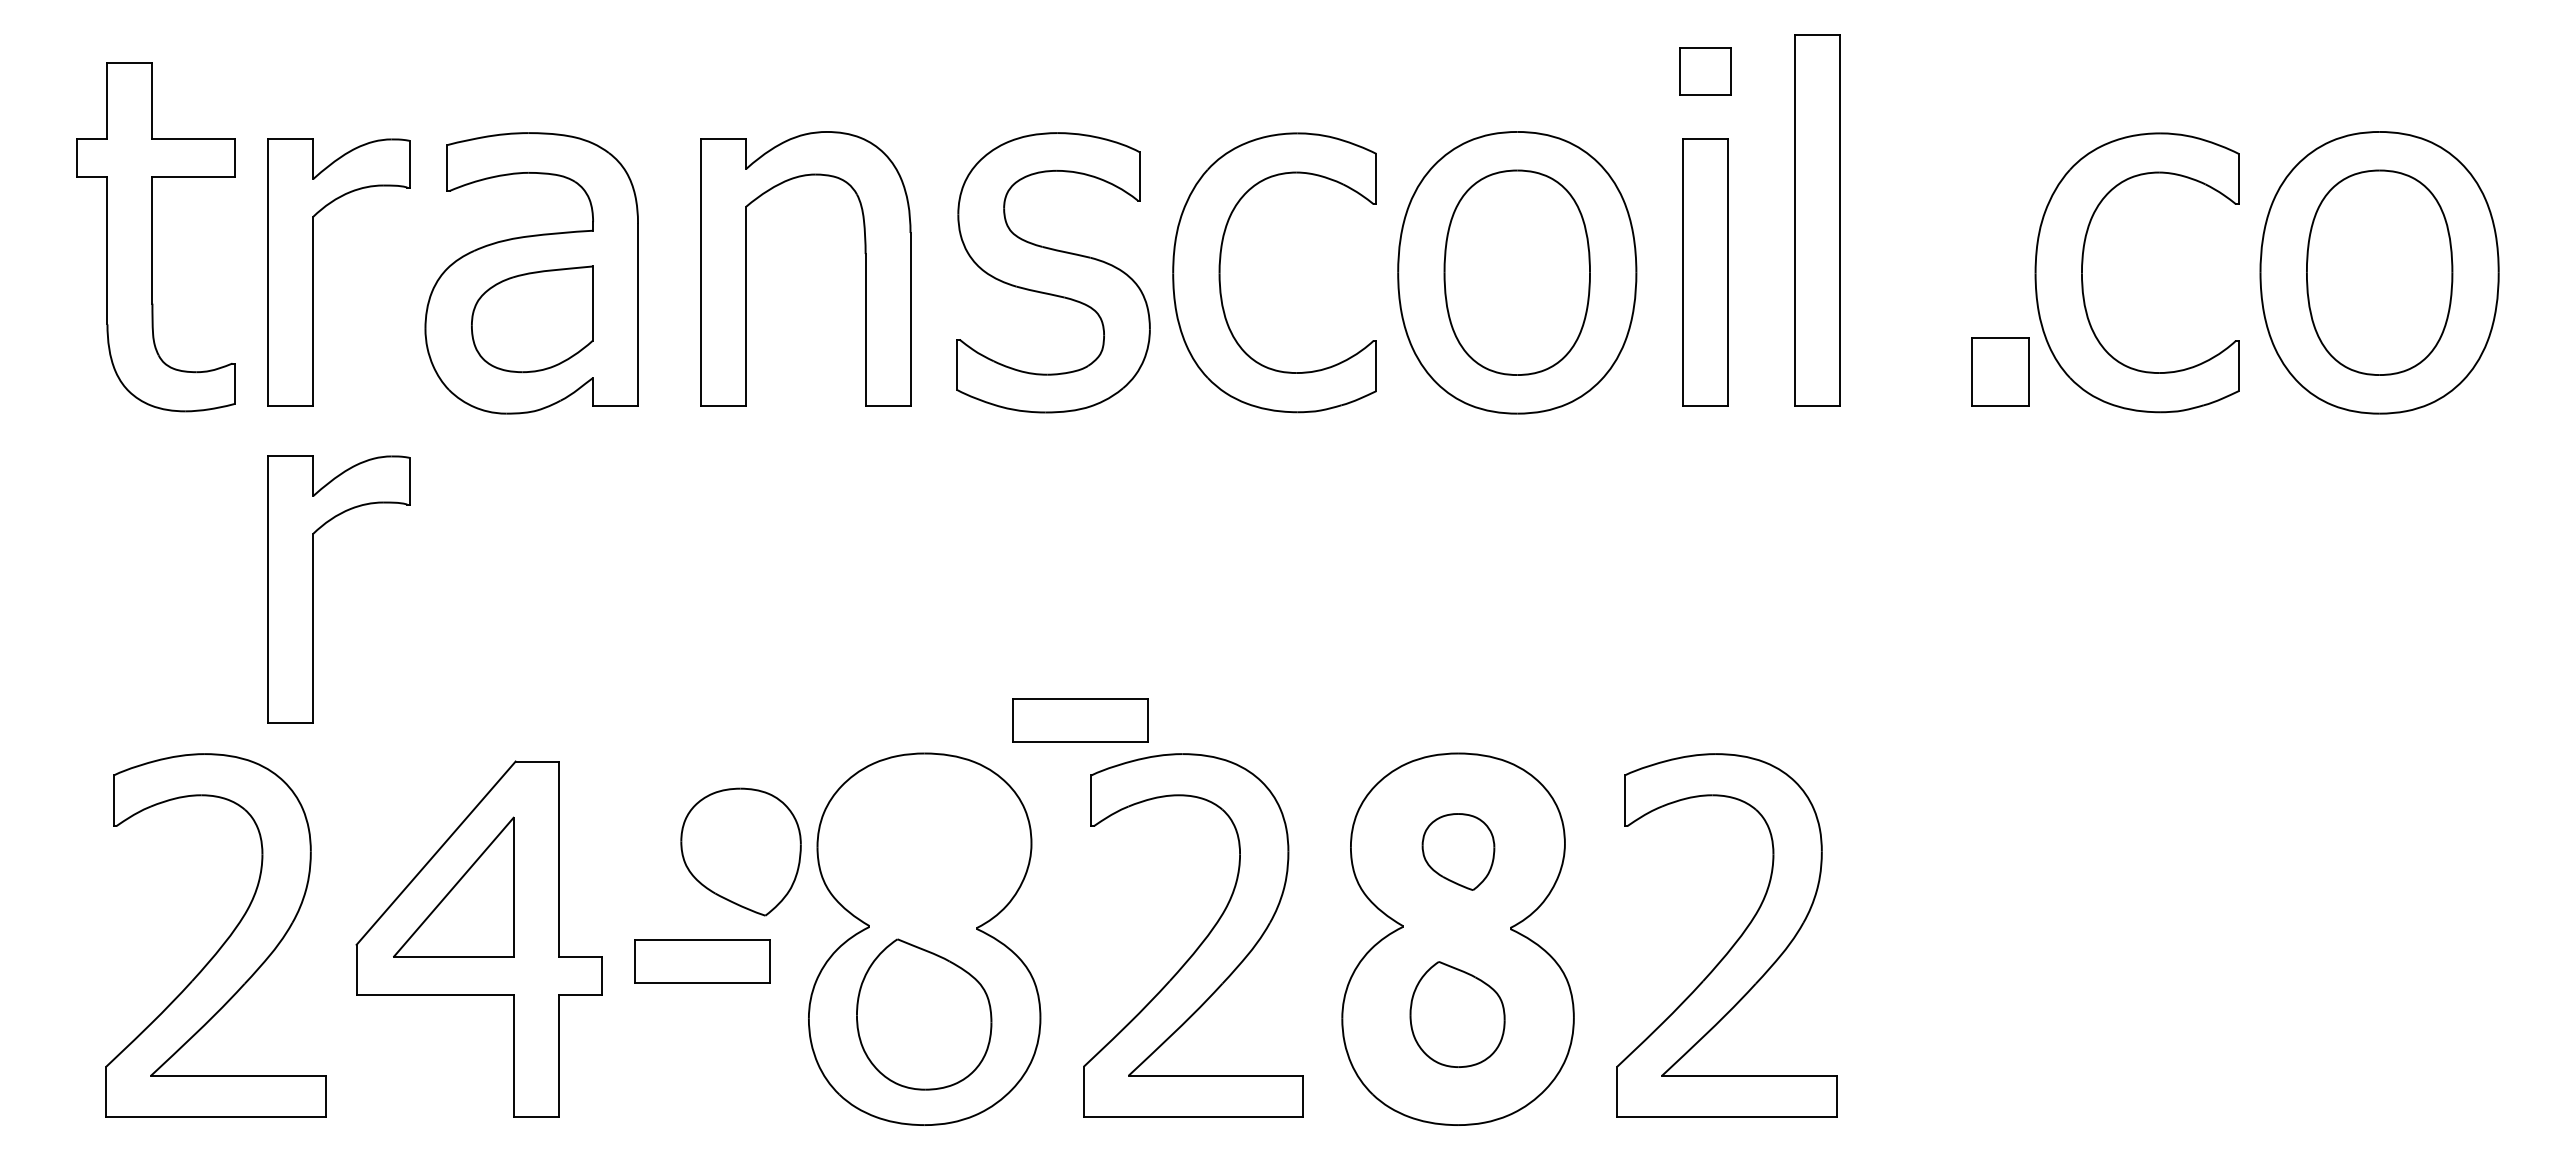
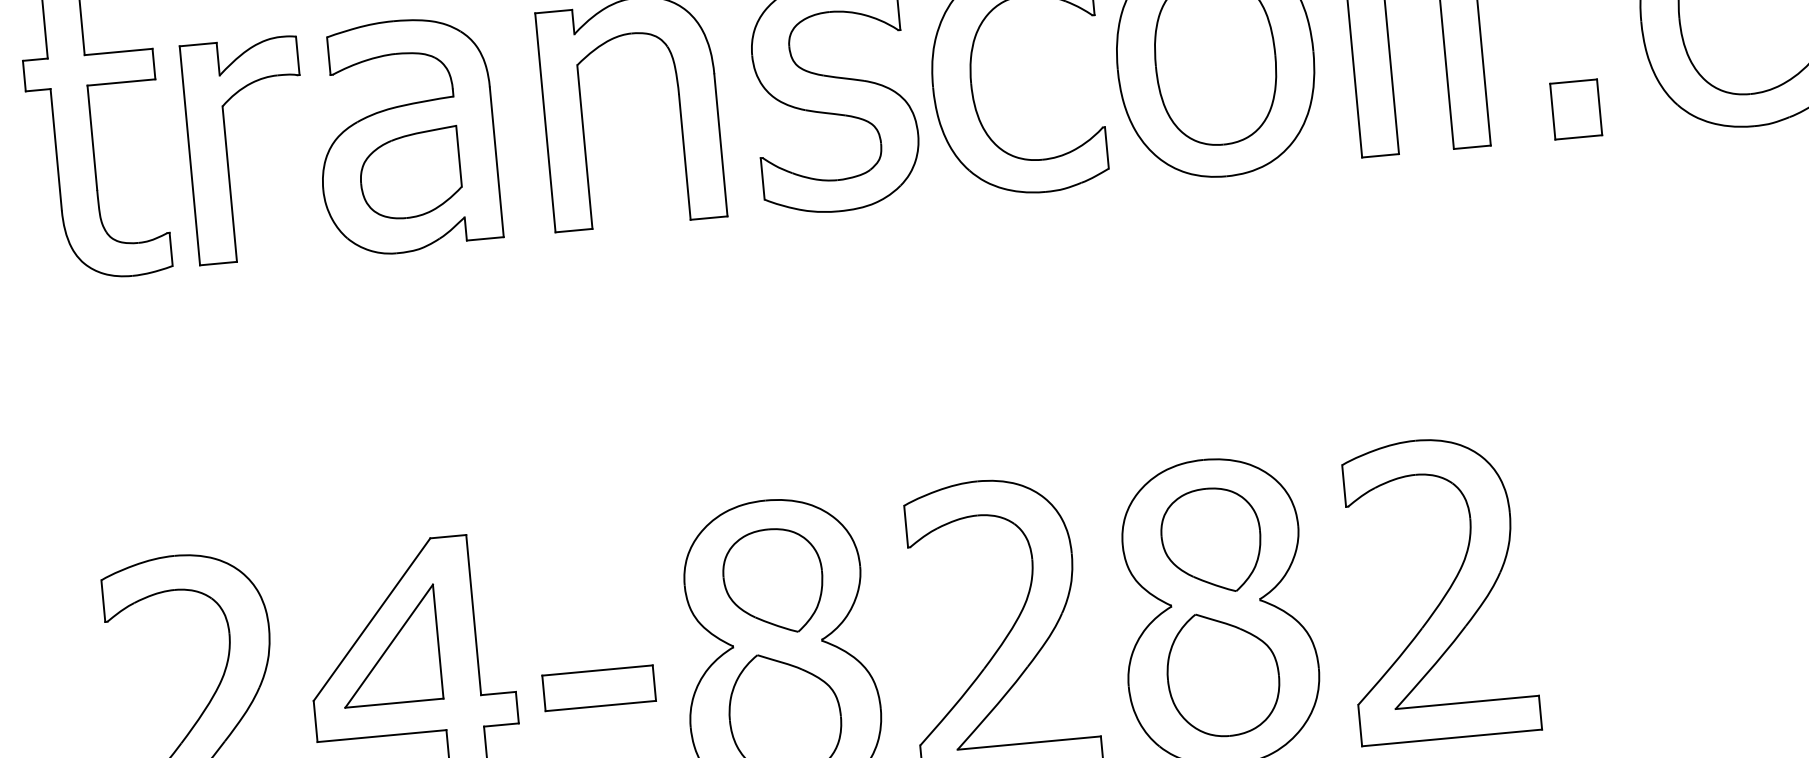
part: (2000, 371) -> (1576, 108), moved
part: (313, 589) -> (251, 412), removed
part: (1080, 720) -> (891, 461), removed
part: (740, 851) -> (772, 581), moved
part: (1458, 851) -> (1211, 540), size x1.67
part: (1457, 1014) -> (1223, 674), size x1.43

